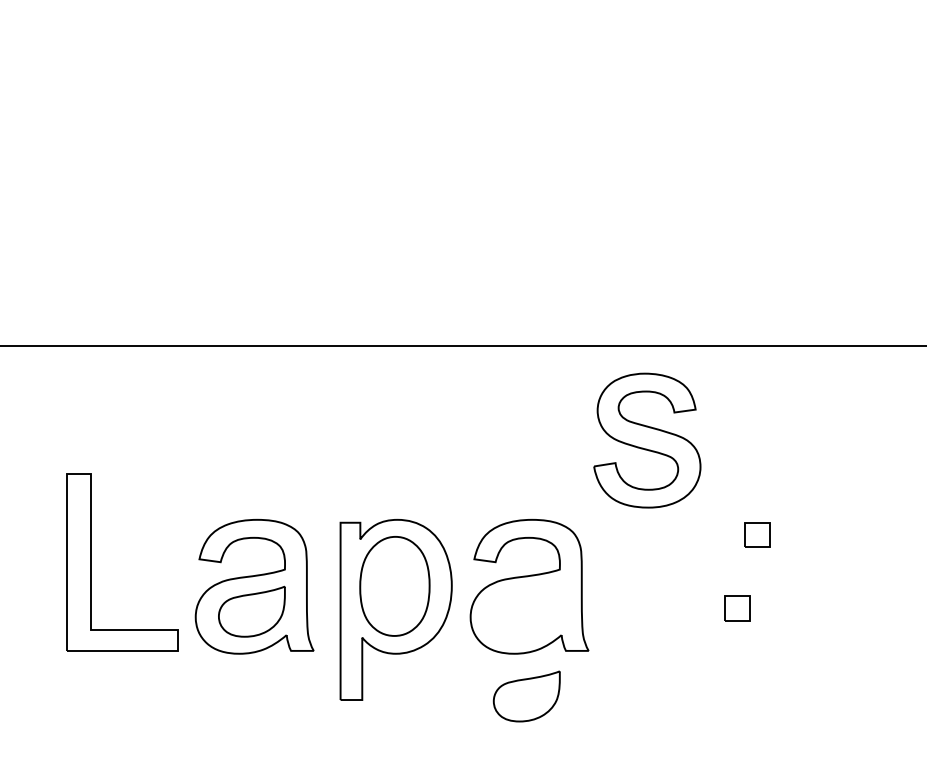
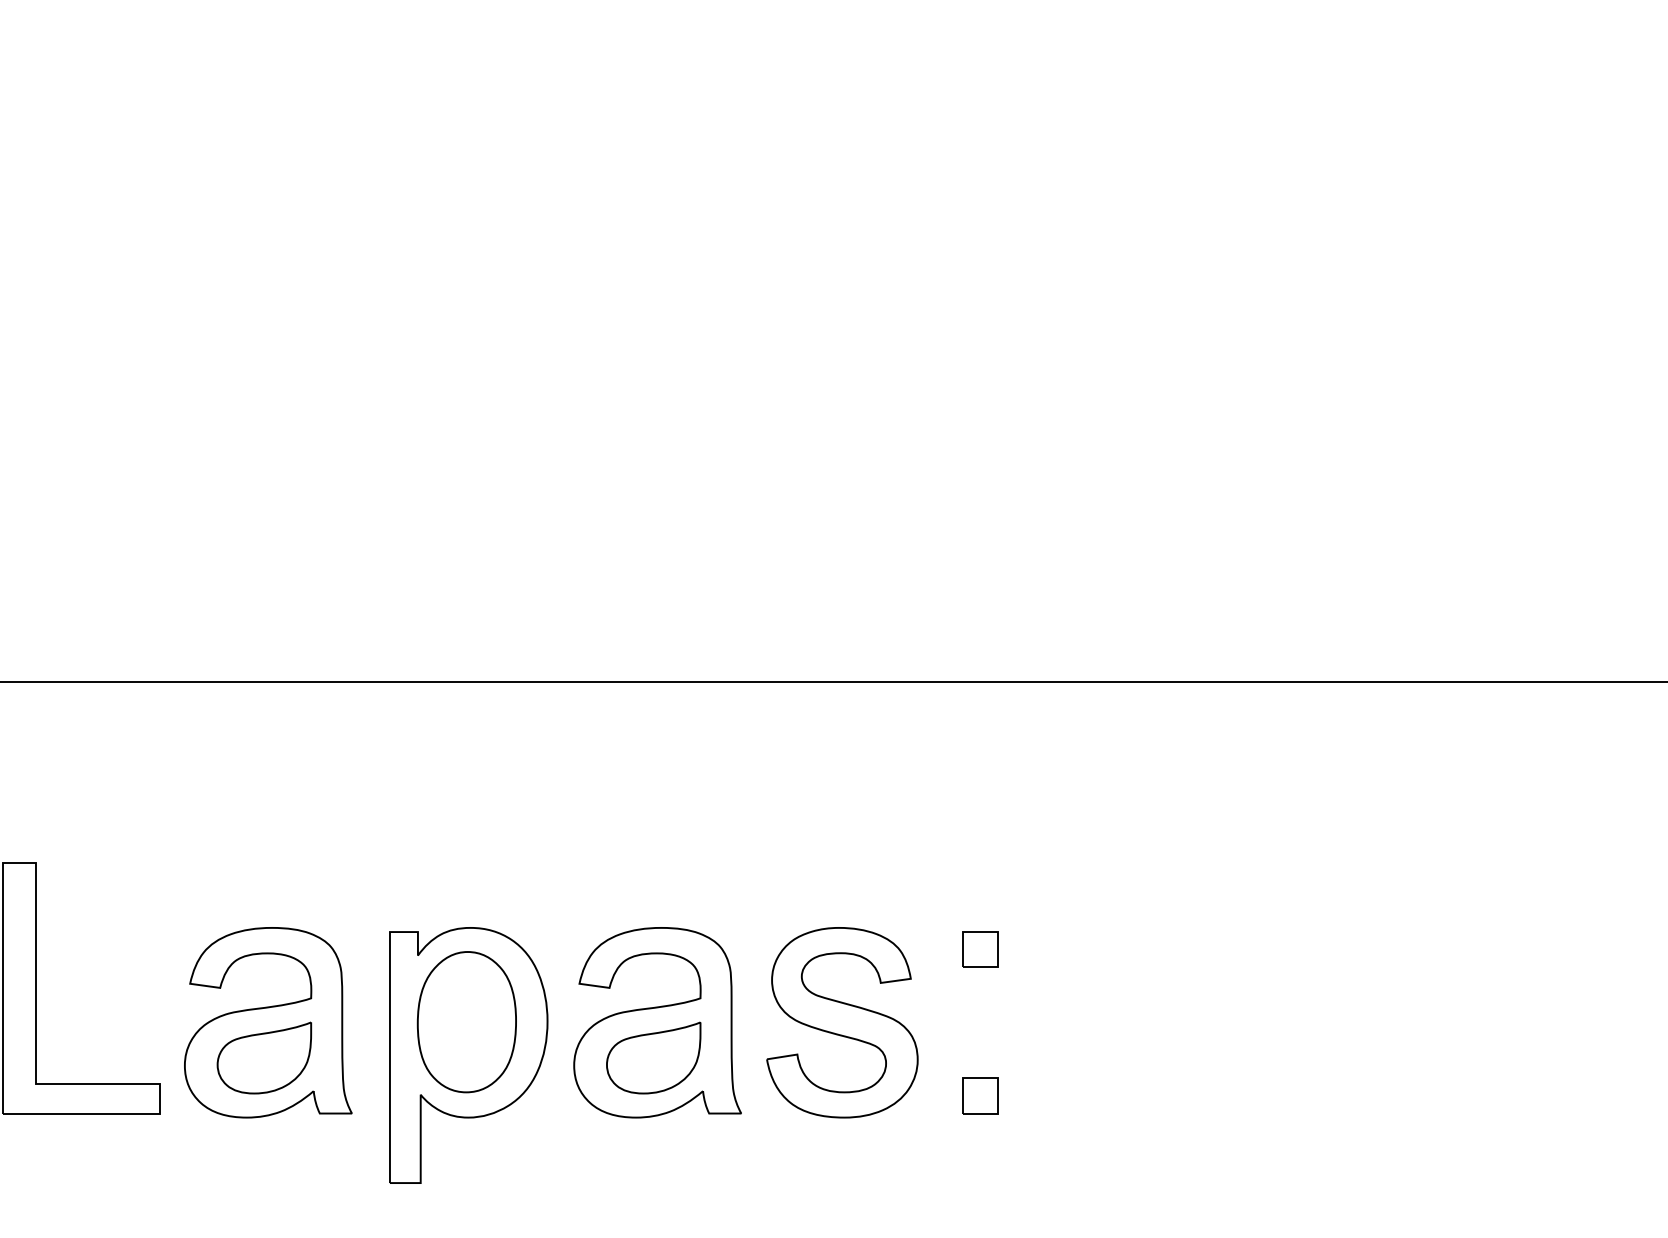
part: (647, 440) -> (842, 1022), moved
part: (737, 607) -> (980, 1095), moved
part: (526, 696) -> (653, 1057), moved

